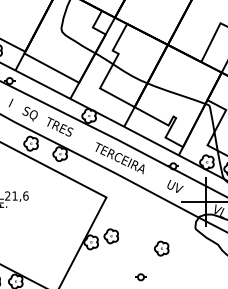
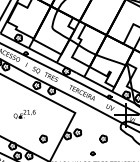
part: (44, 247) -> (43, 138), added

